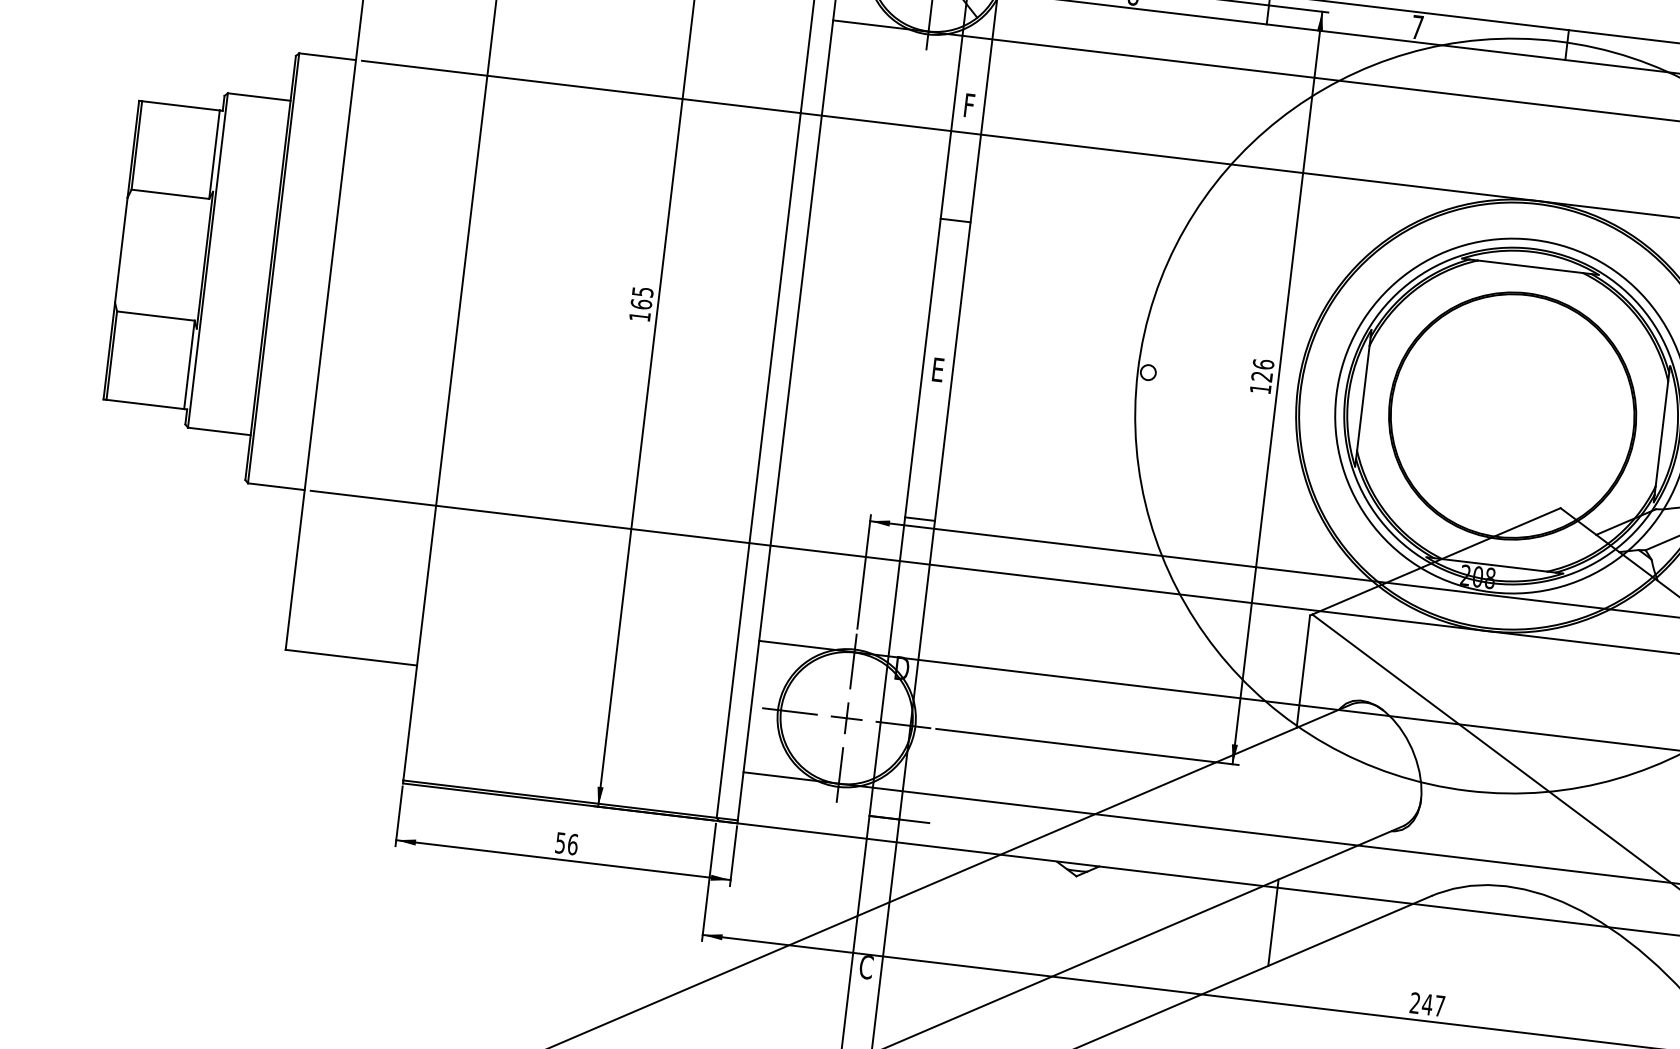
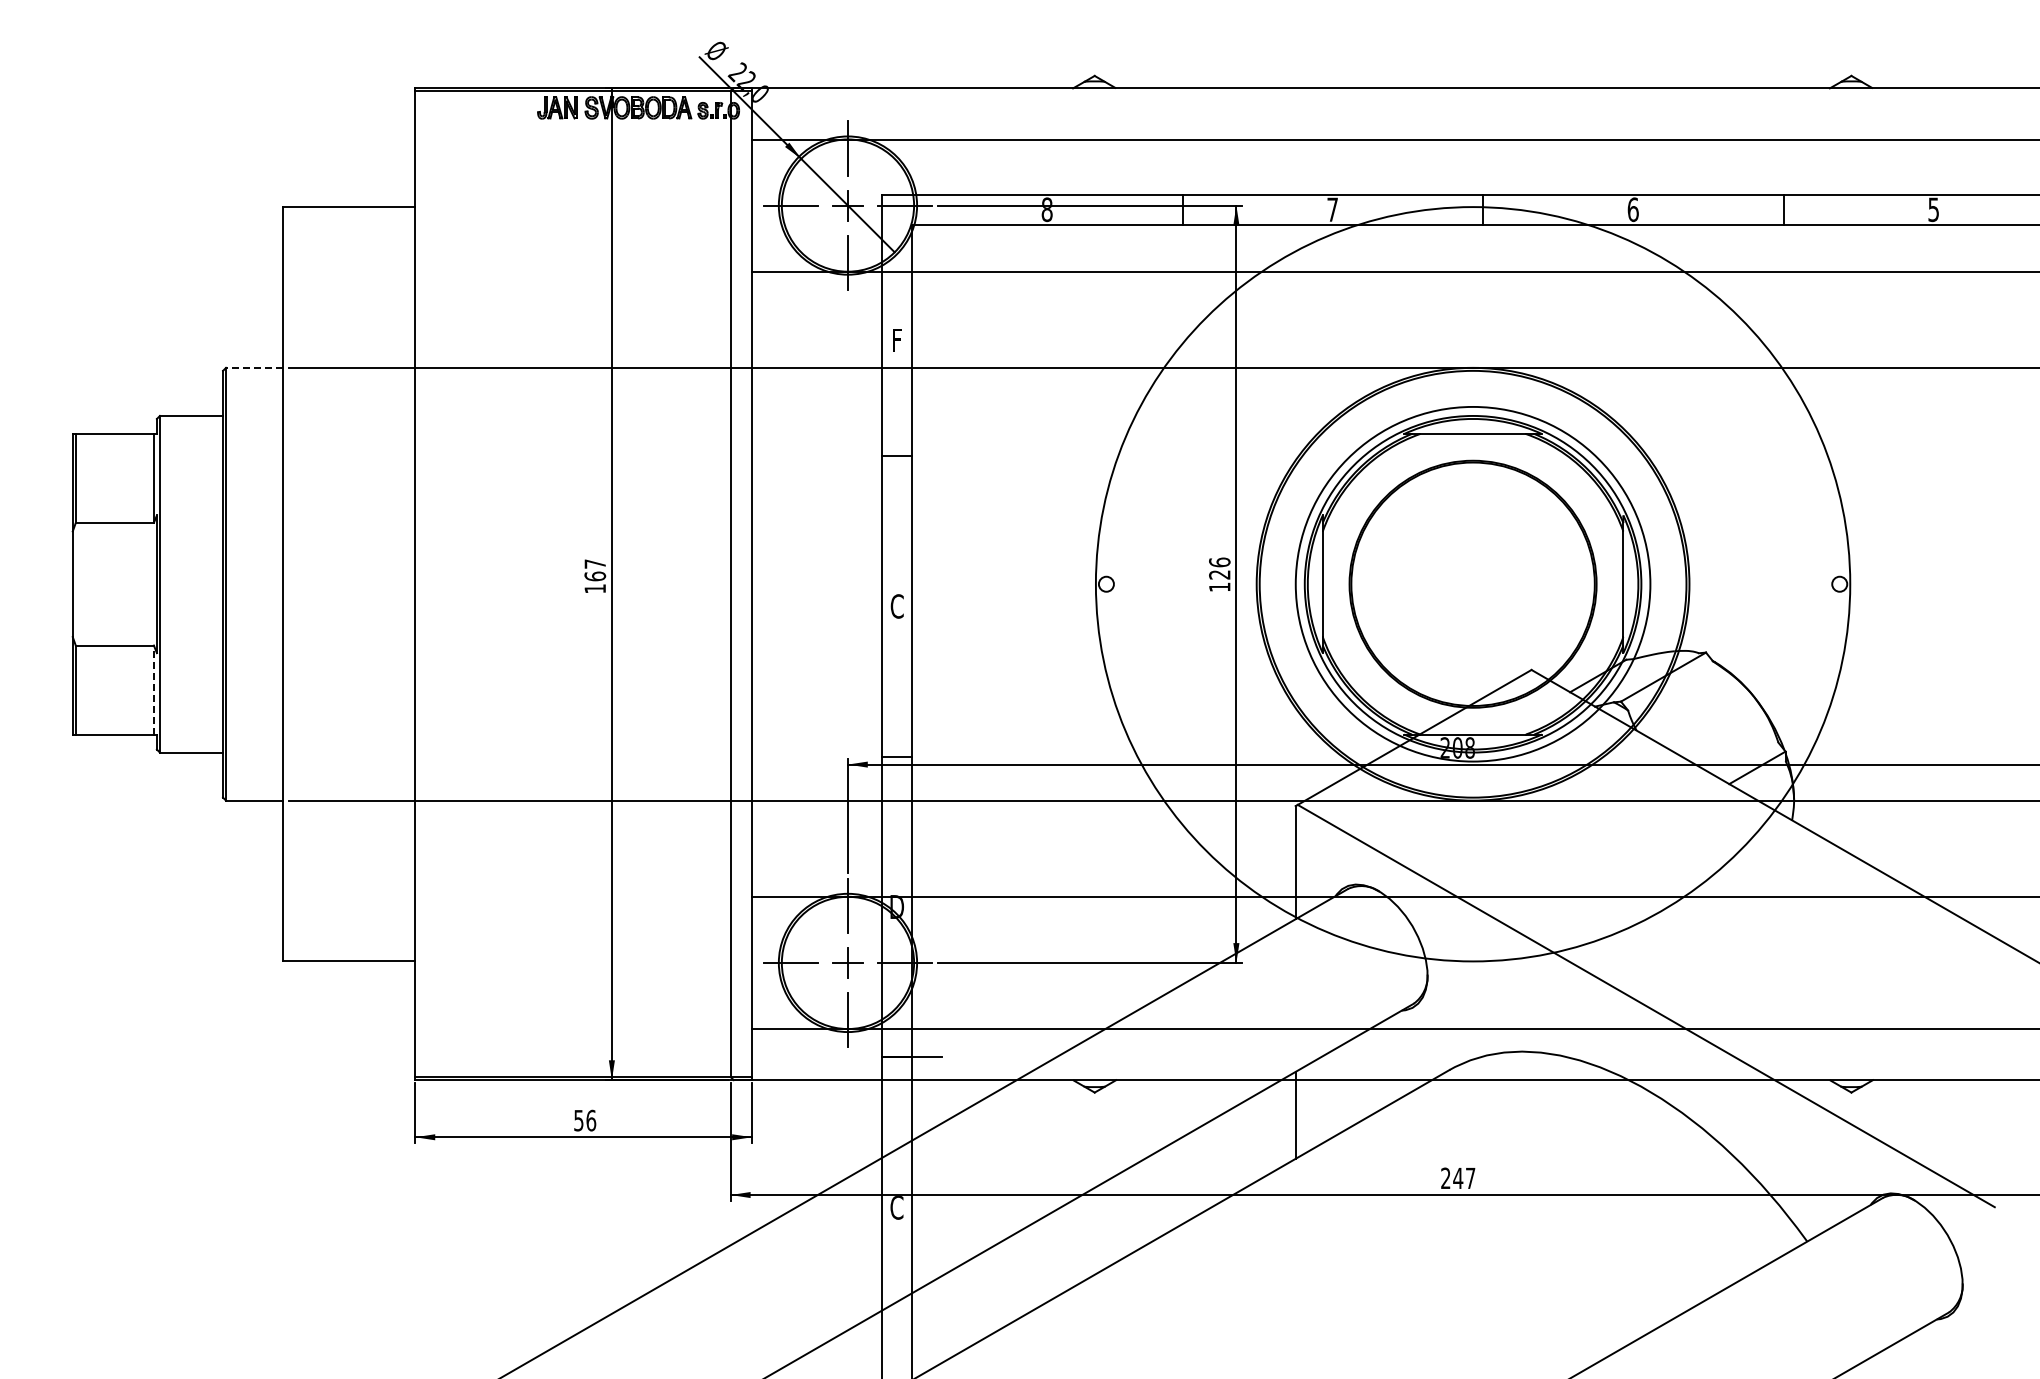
line: (327, 56) -> (254, 367), solid -> dashed
text: (643, 291) -> (595, 563), 165 -> 167
line: (189, 364) -> (153, 689), solid -> dashed
text: (937, 369) -> (896, 606), E -> C

